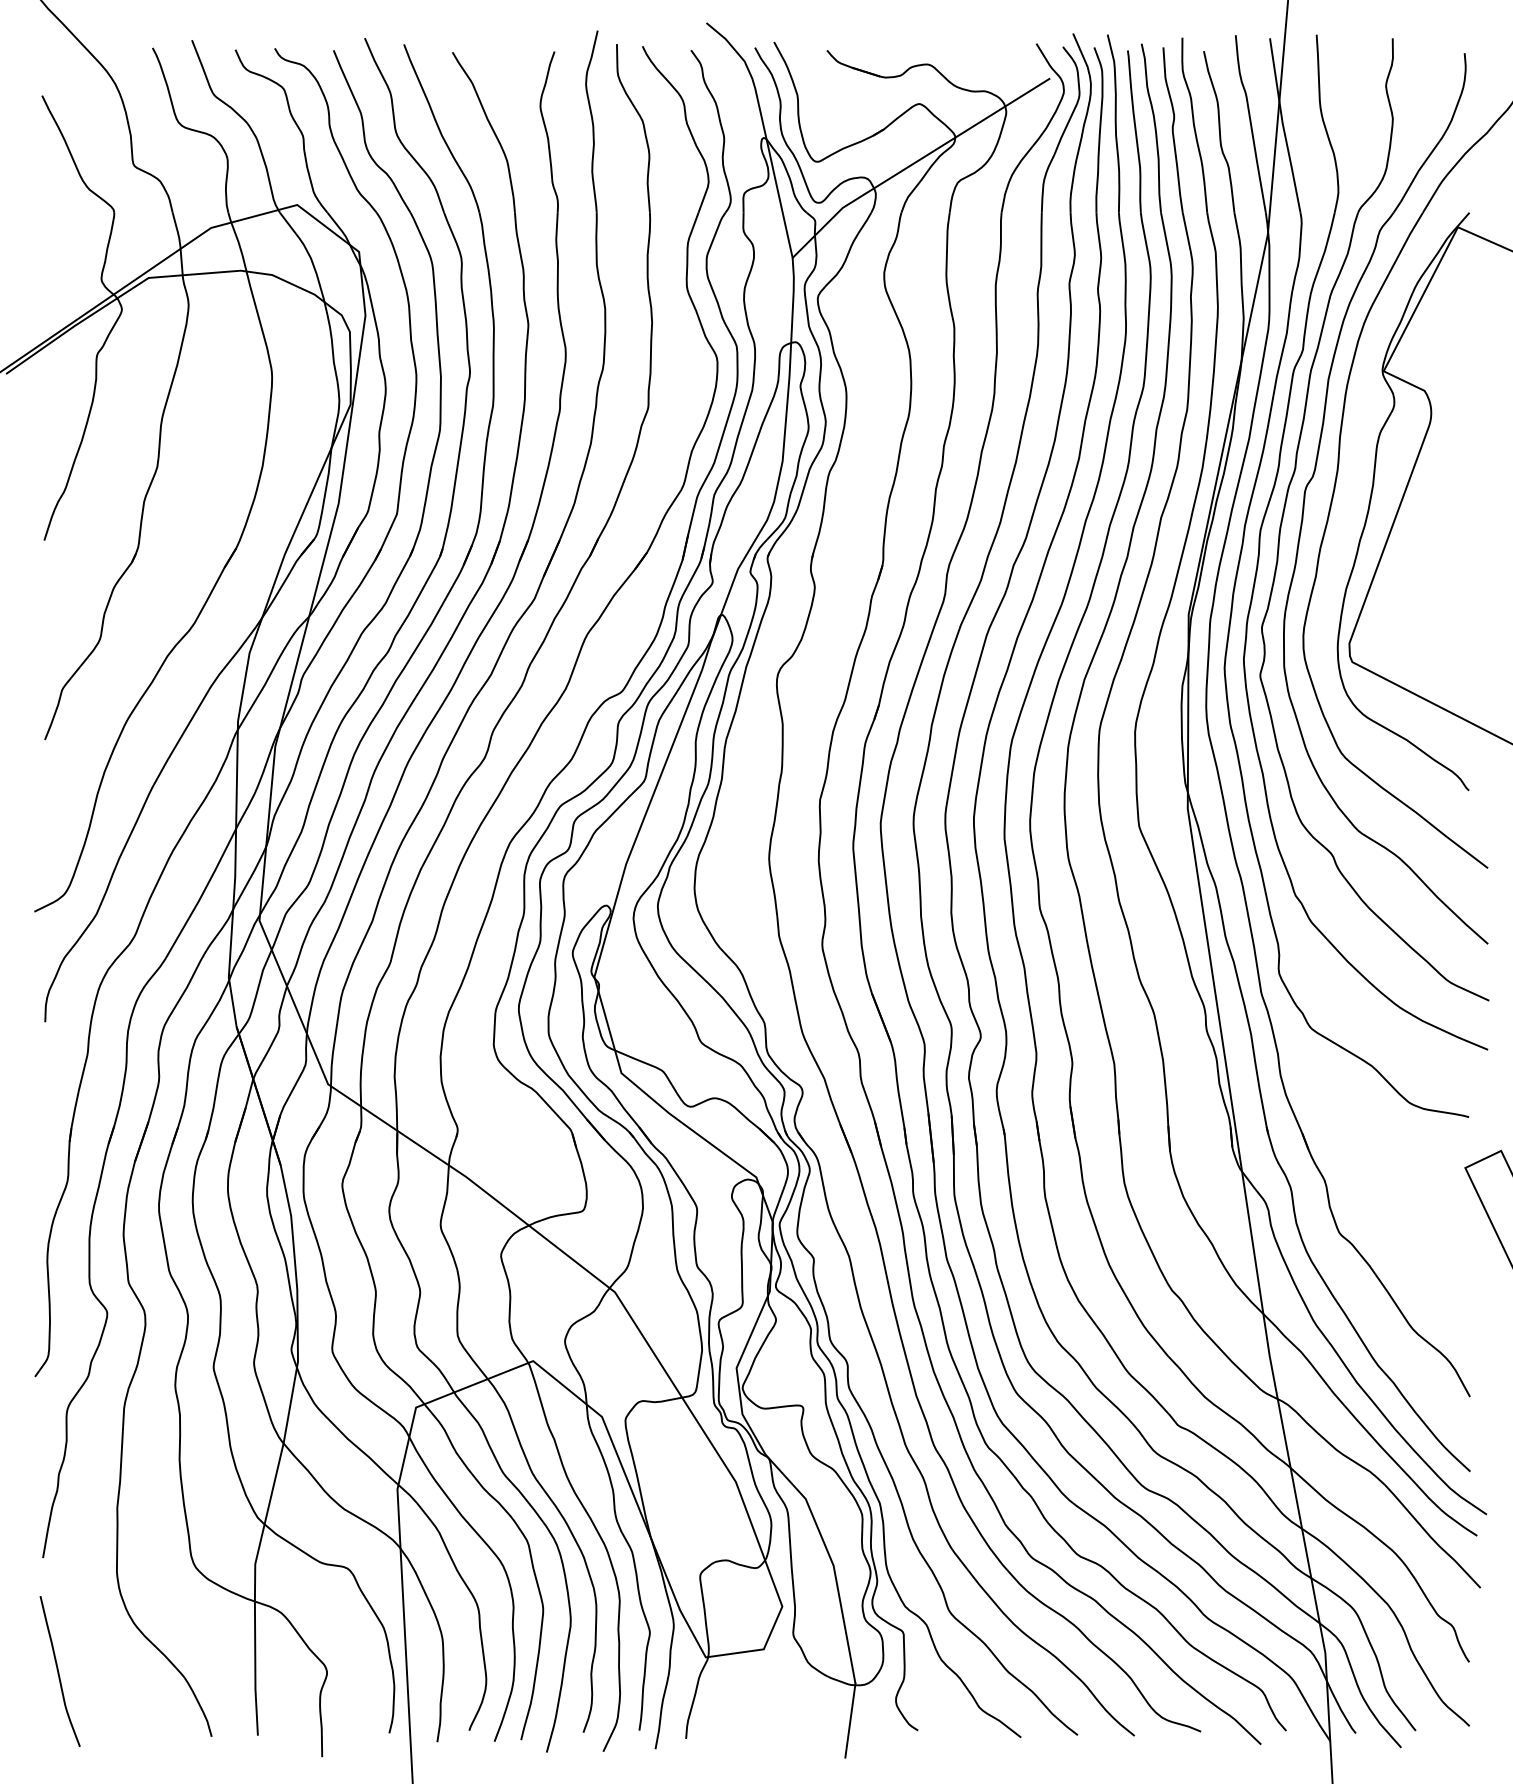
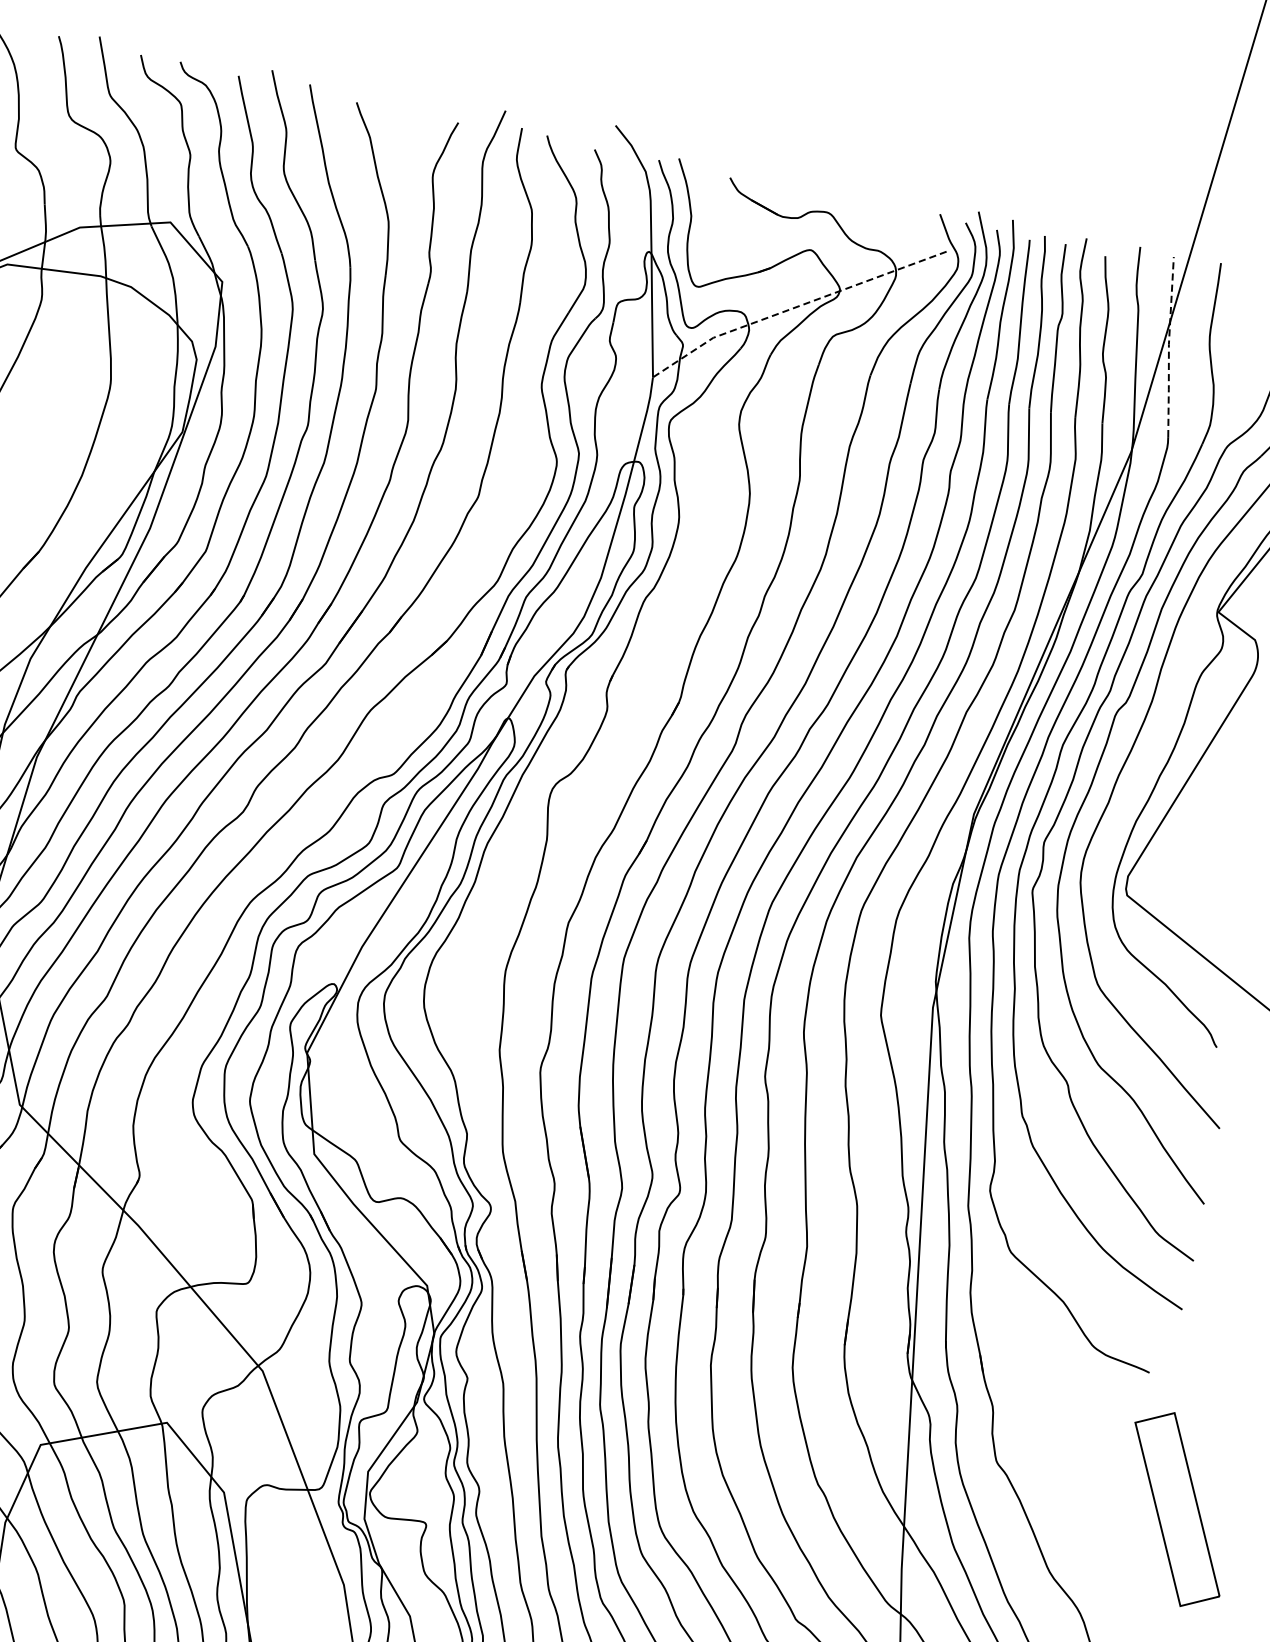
line: (1283, 126) -> (1169, 347), solid -> dashed
line: (914, 162) -> (794, 307), solid -> dashed

